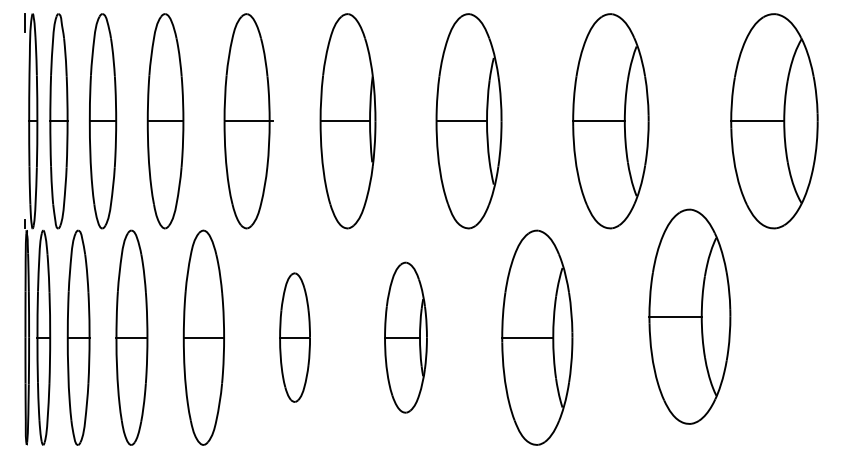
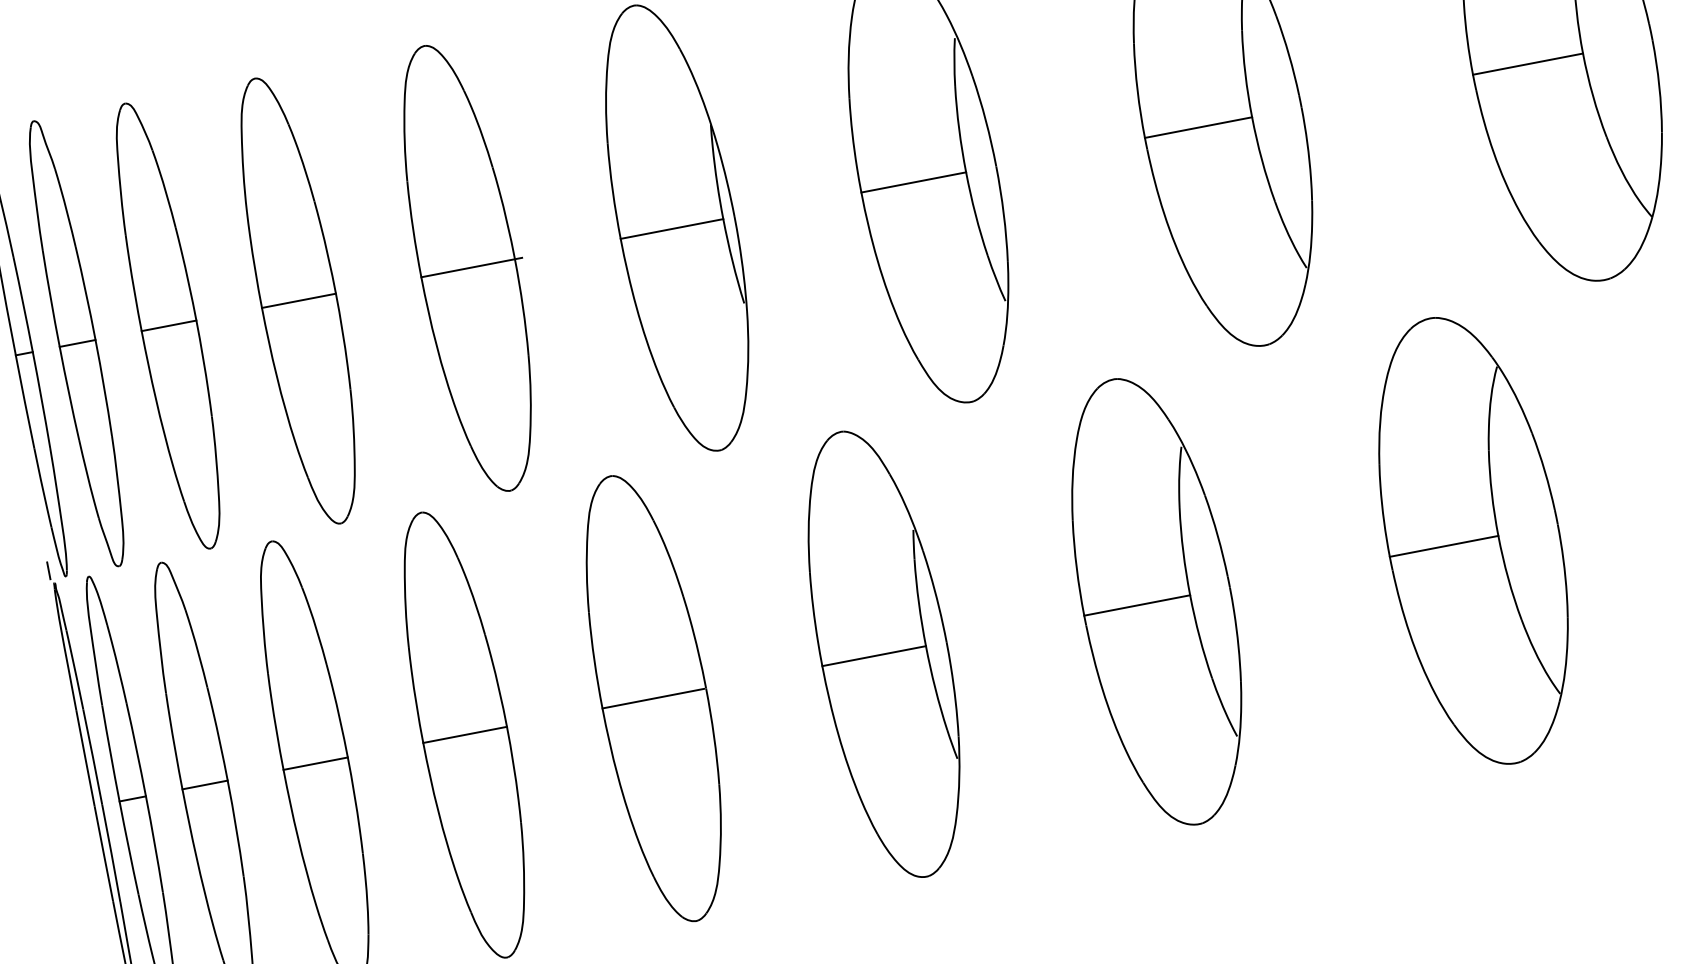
part: (689, 316) -> (1472, 540), moved
part: (294, 337) -> (652, 698), size x1.67
part: (405, 337) -> (883, 653), size x1.43

